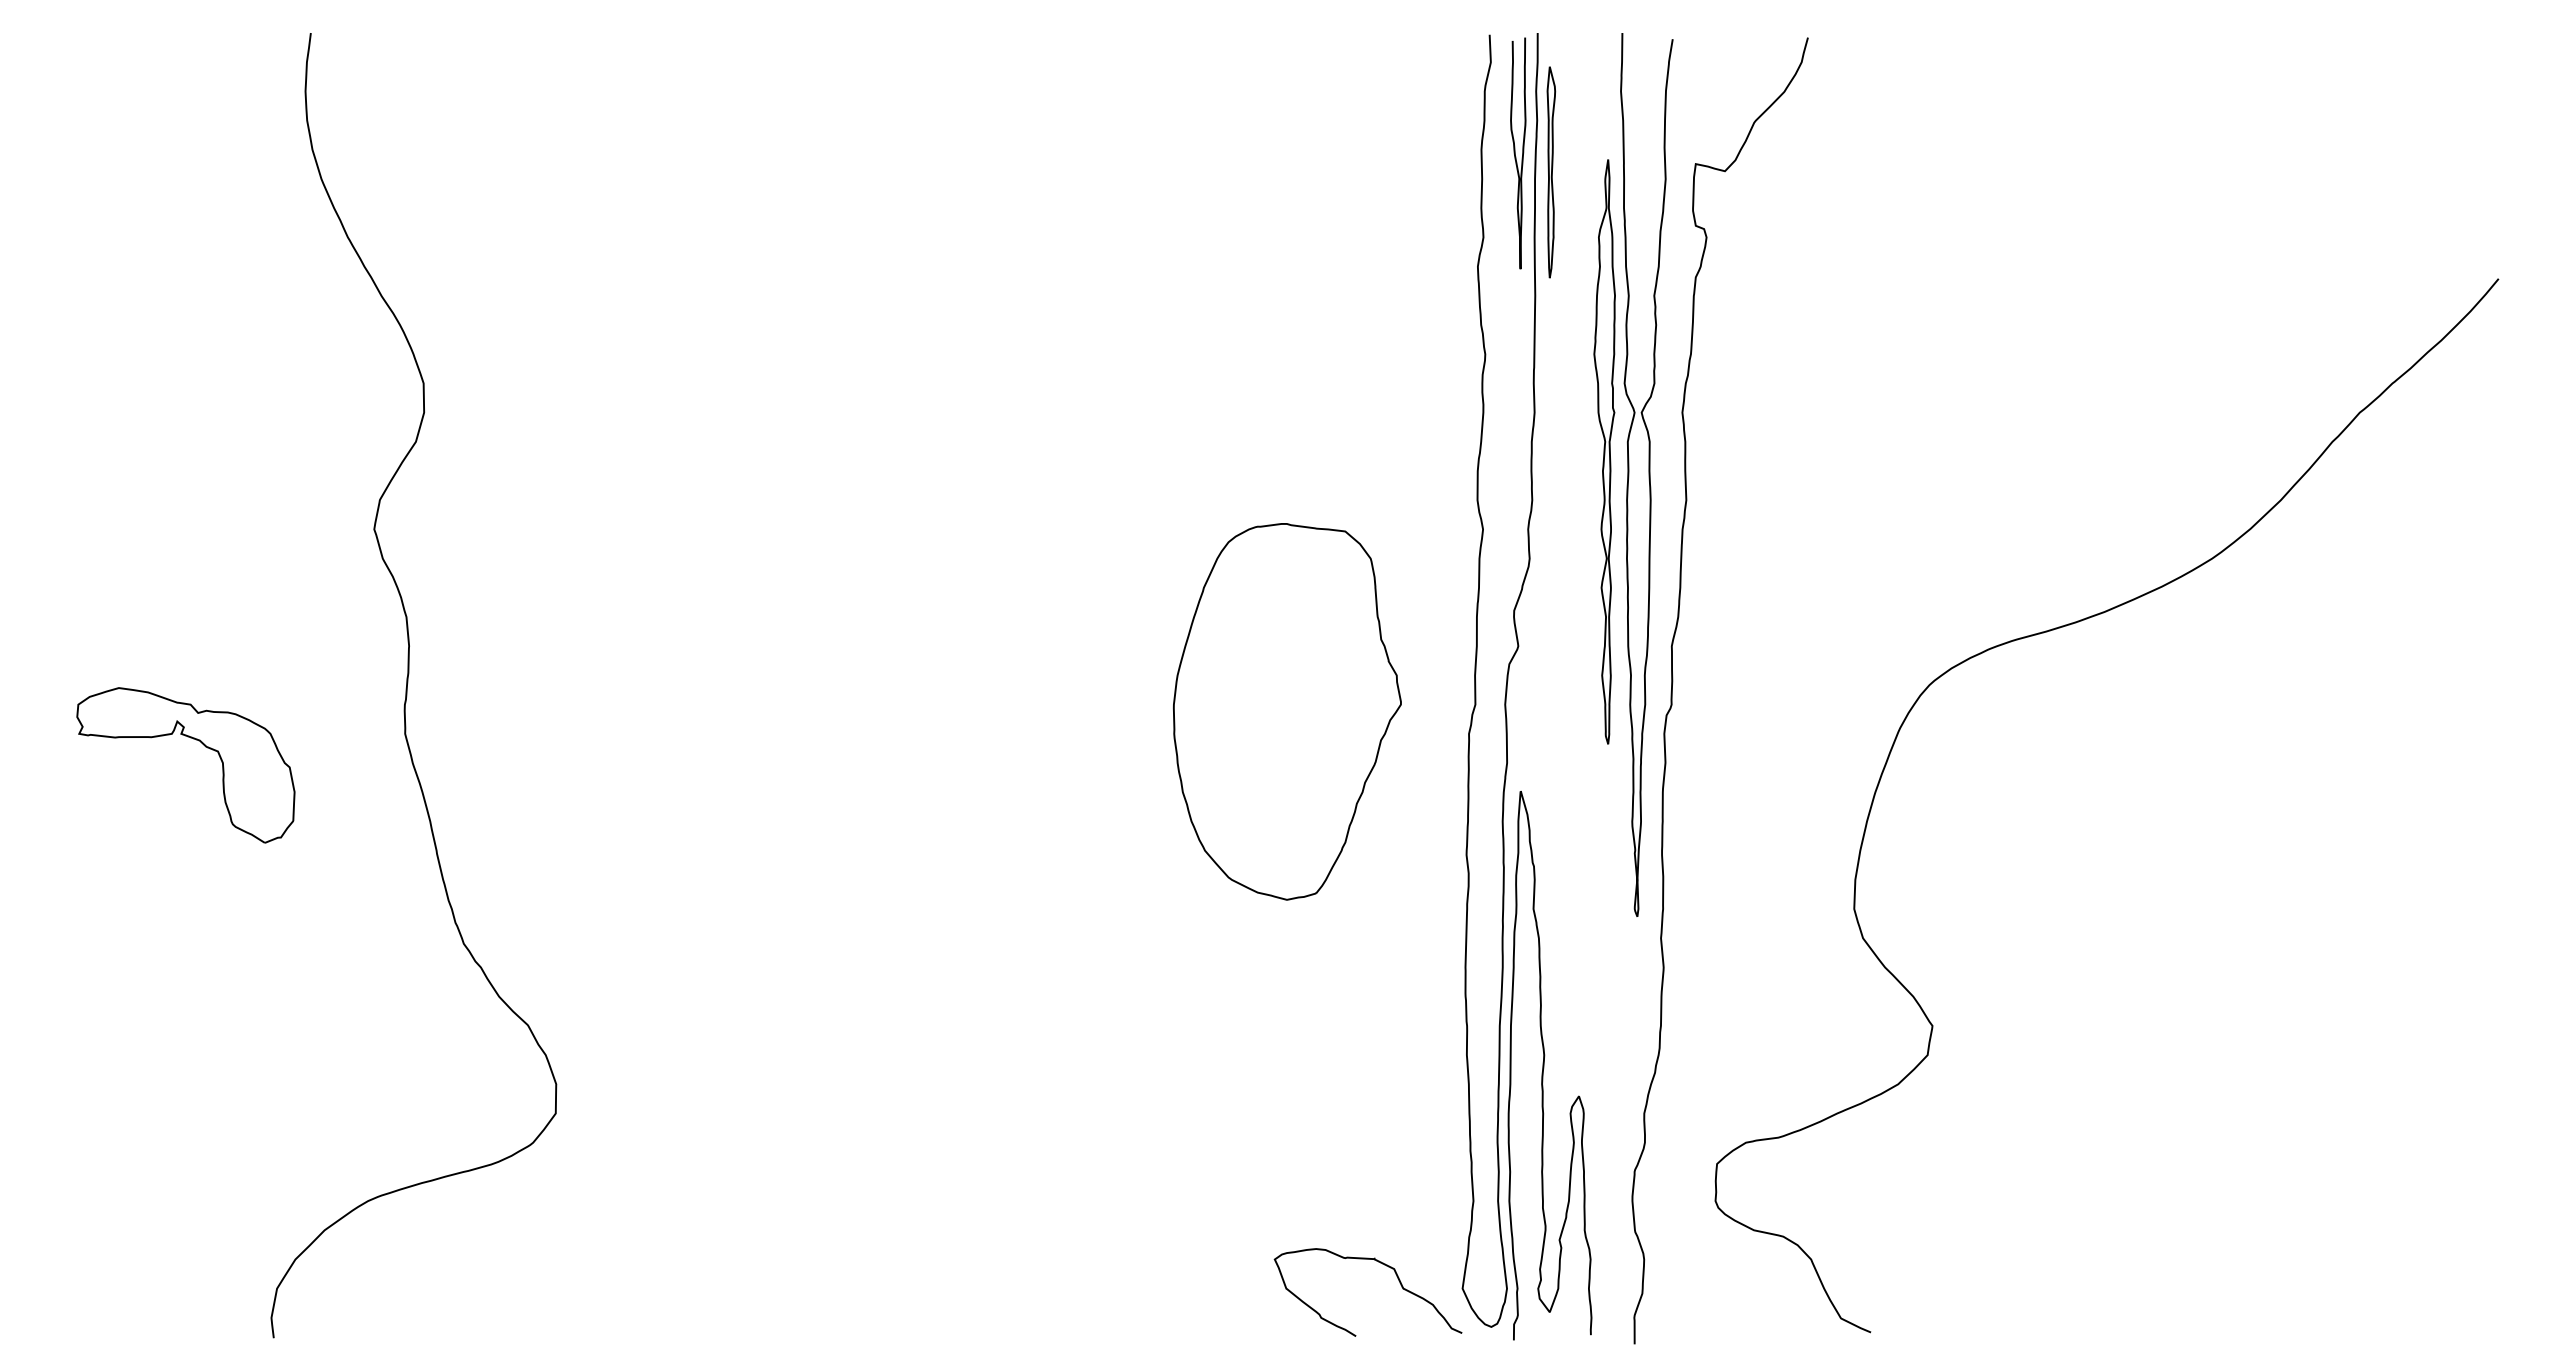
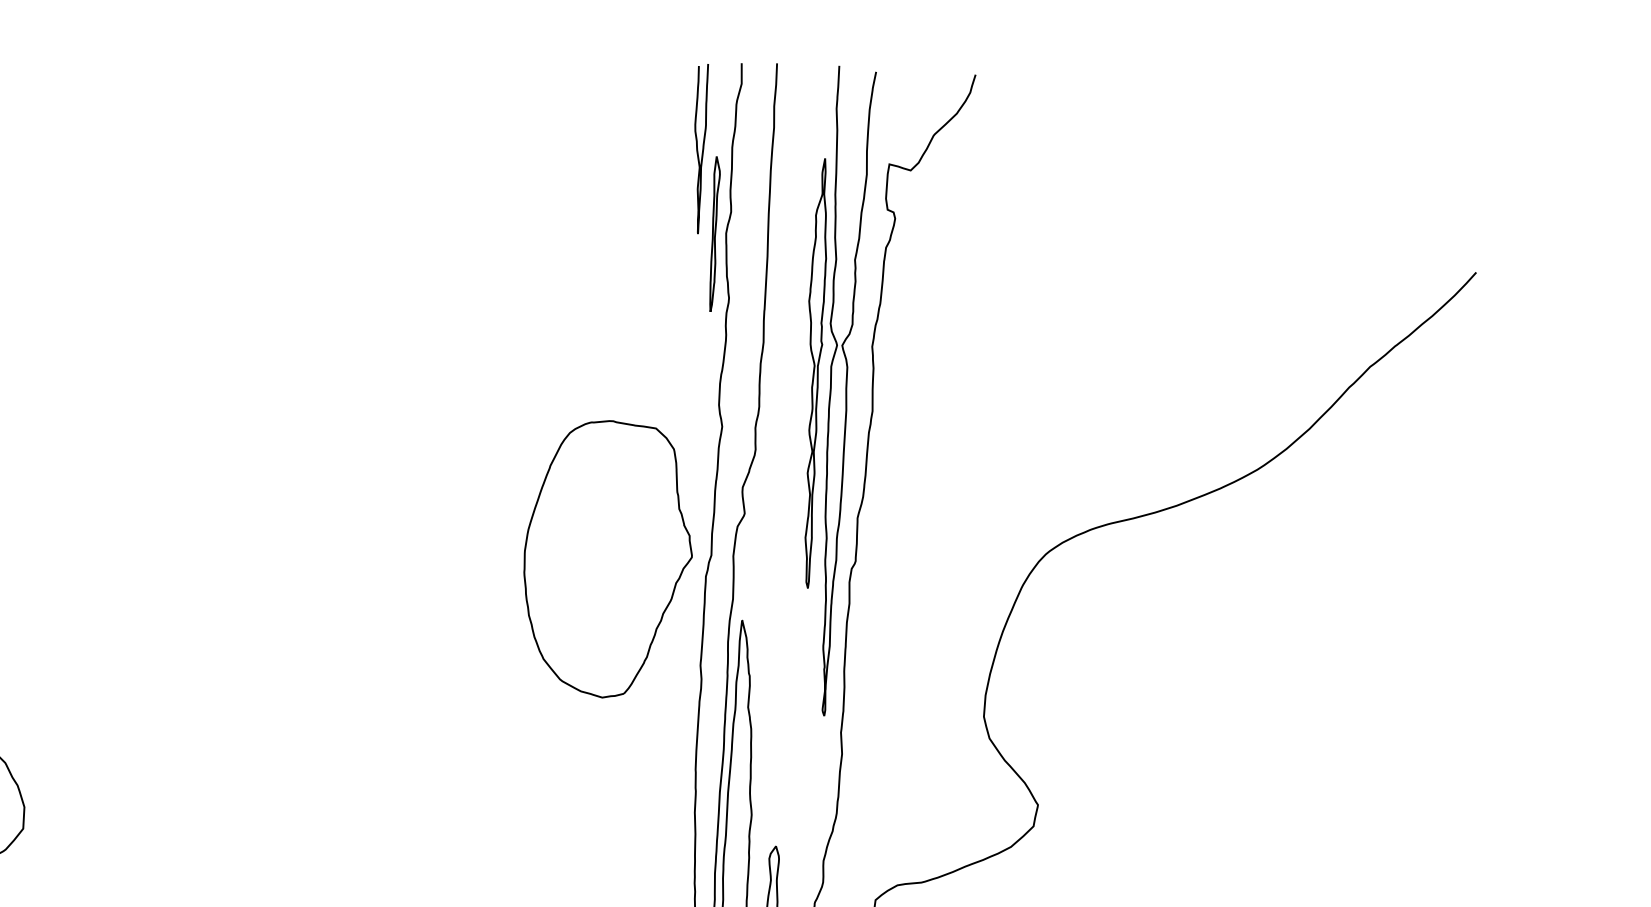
curve: (1515, 153) -> (697, 148), moved
part: (1551, 172) -> (714, 234), moved
part: (1287, 711) -> (608, 559), moved

